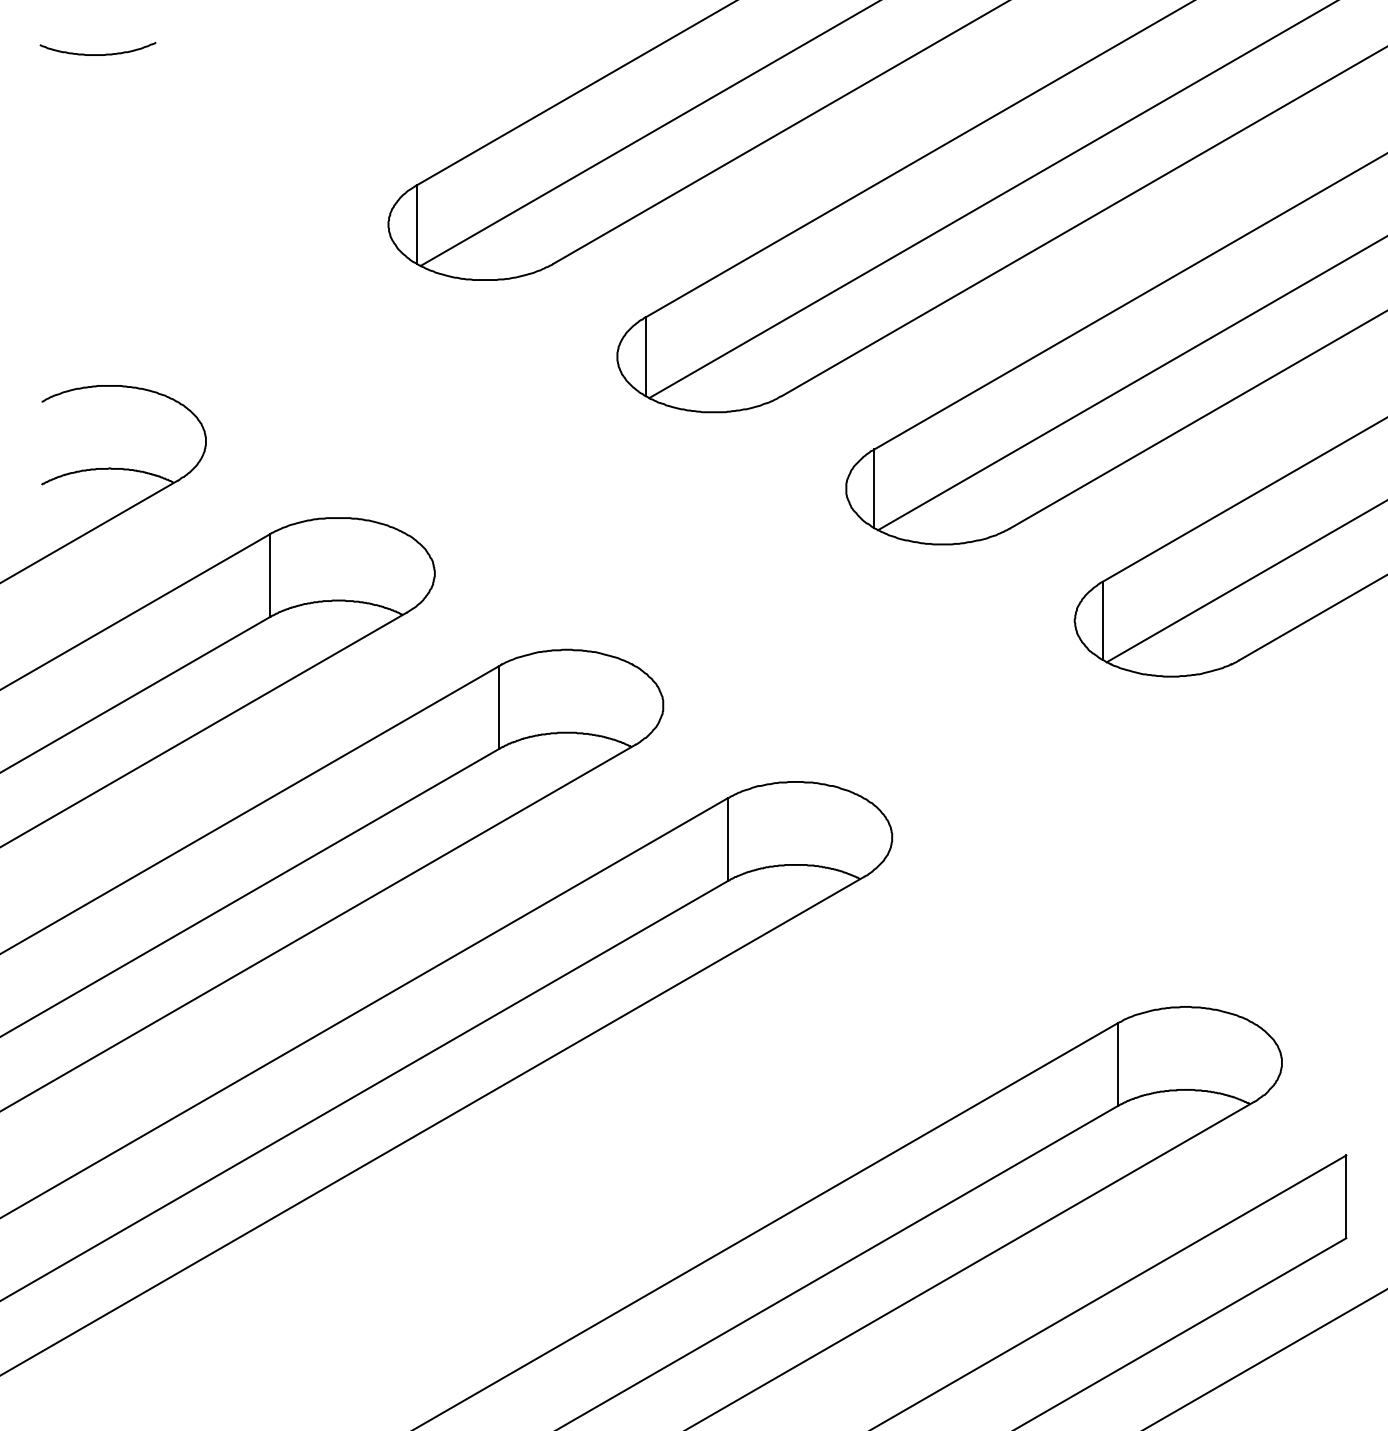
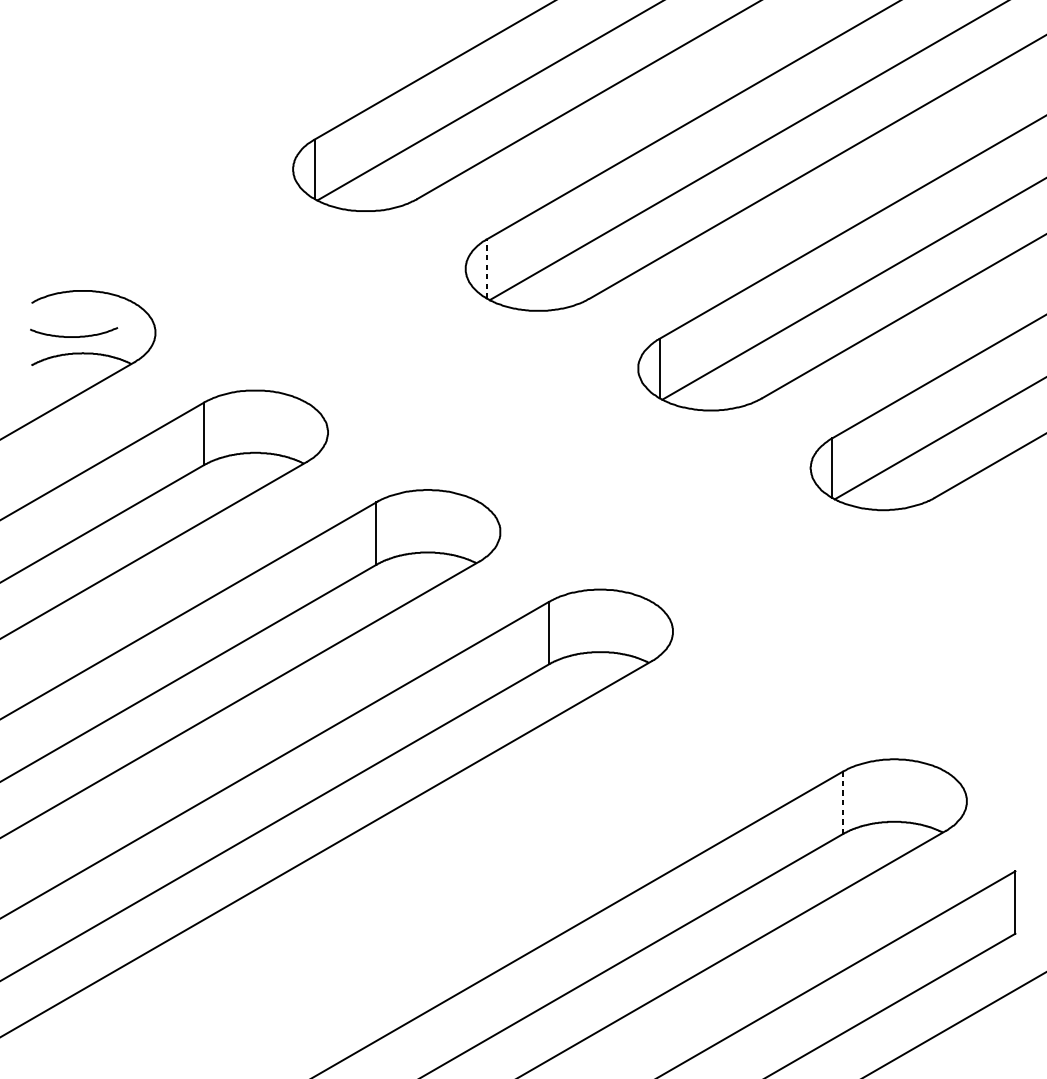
curve: (97, 54) -> (73, 336), moved
line: (645, 356) -> (486, 268), solid -> dashed
line: (1117, 1064) -> (842, 802), solid -> dashed

